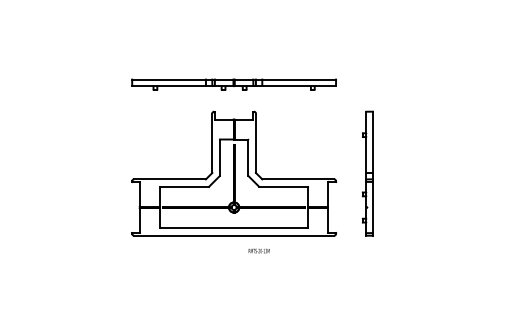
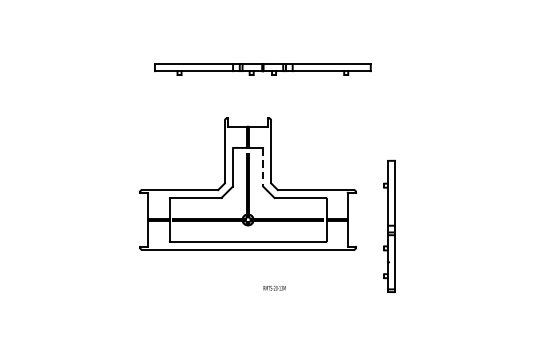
part: (233, 84) -> (262, 69), moved
line: (248, 158) -> (263, 168), solid -> dashed
part: (367, 173) -> (389, 226), moved
text: (258, 250) -> (273, 287), moved

